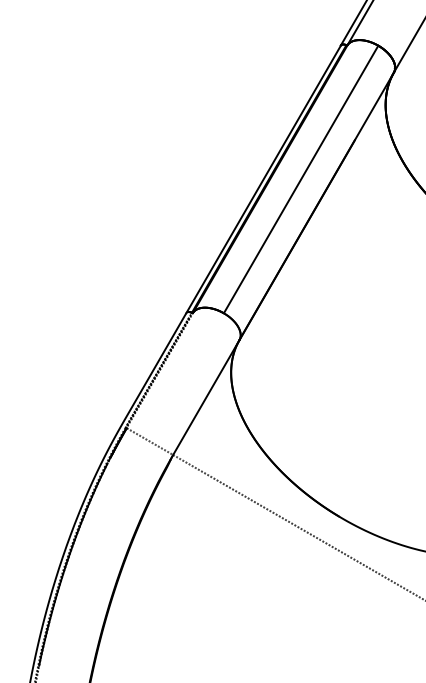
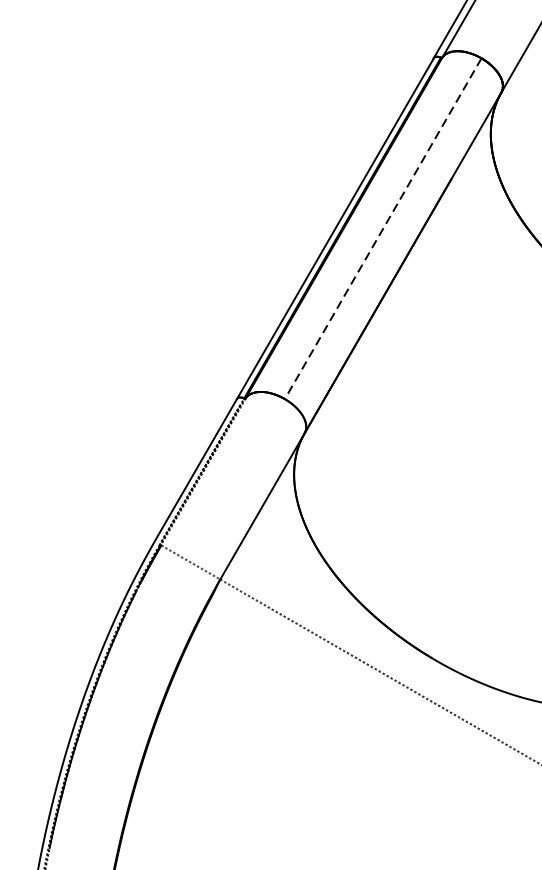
line: (300, 179) -> (382, 228), solid -> dashed

